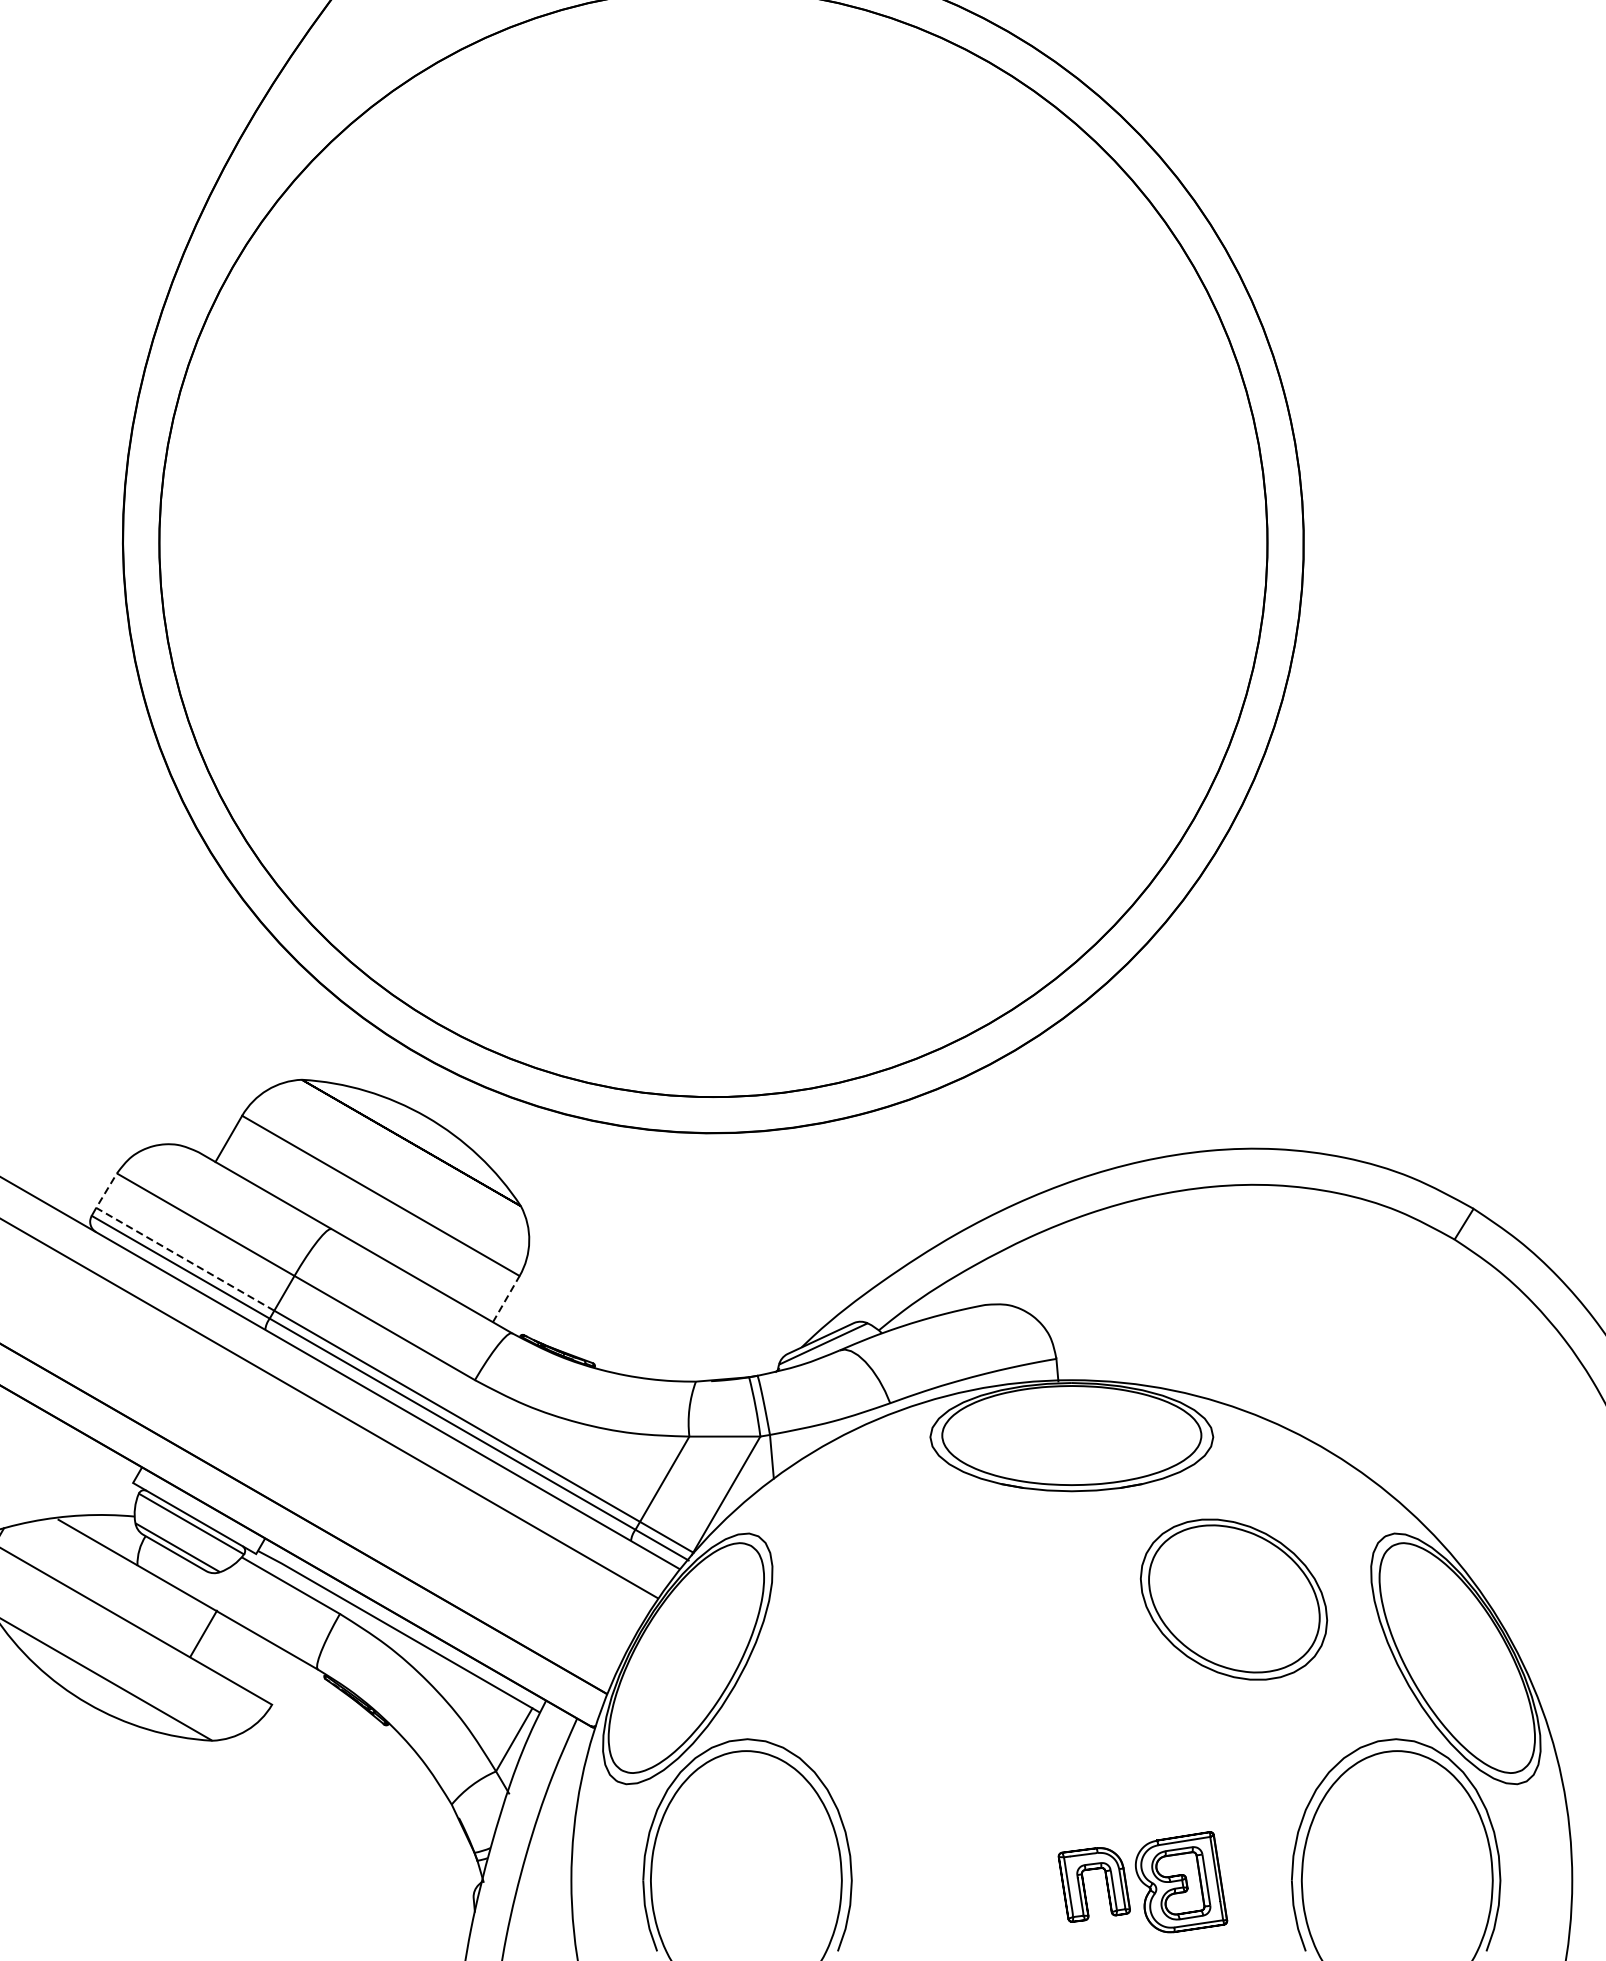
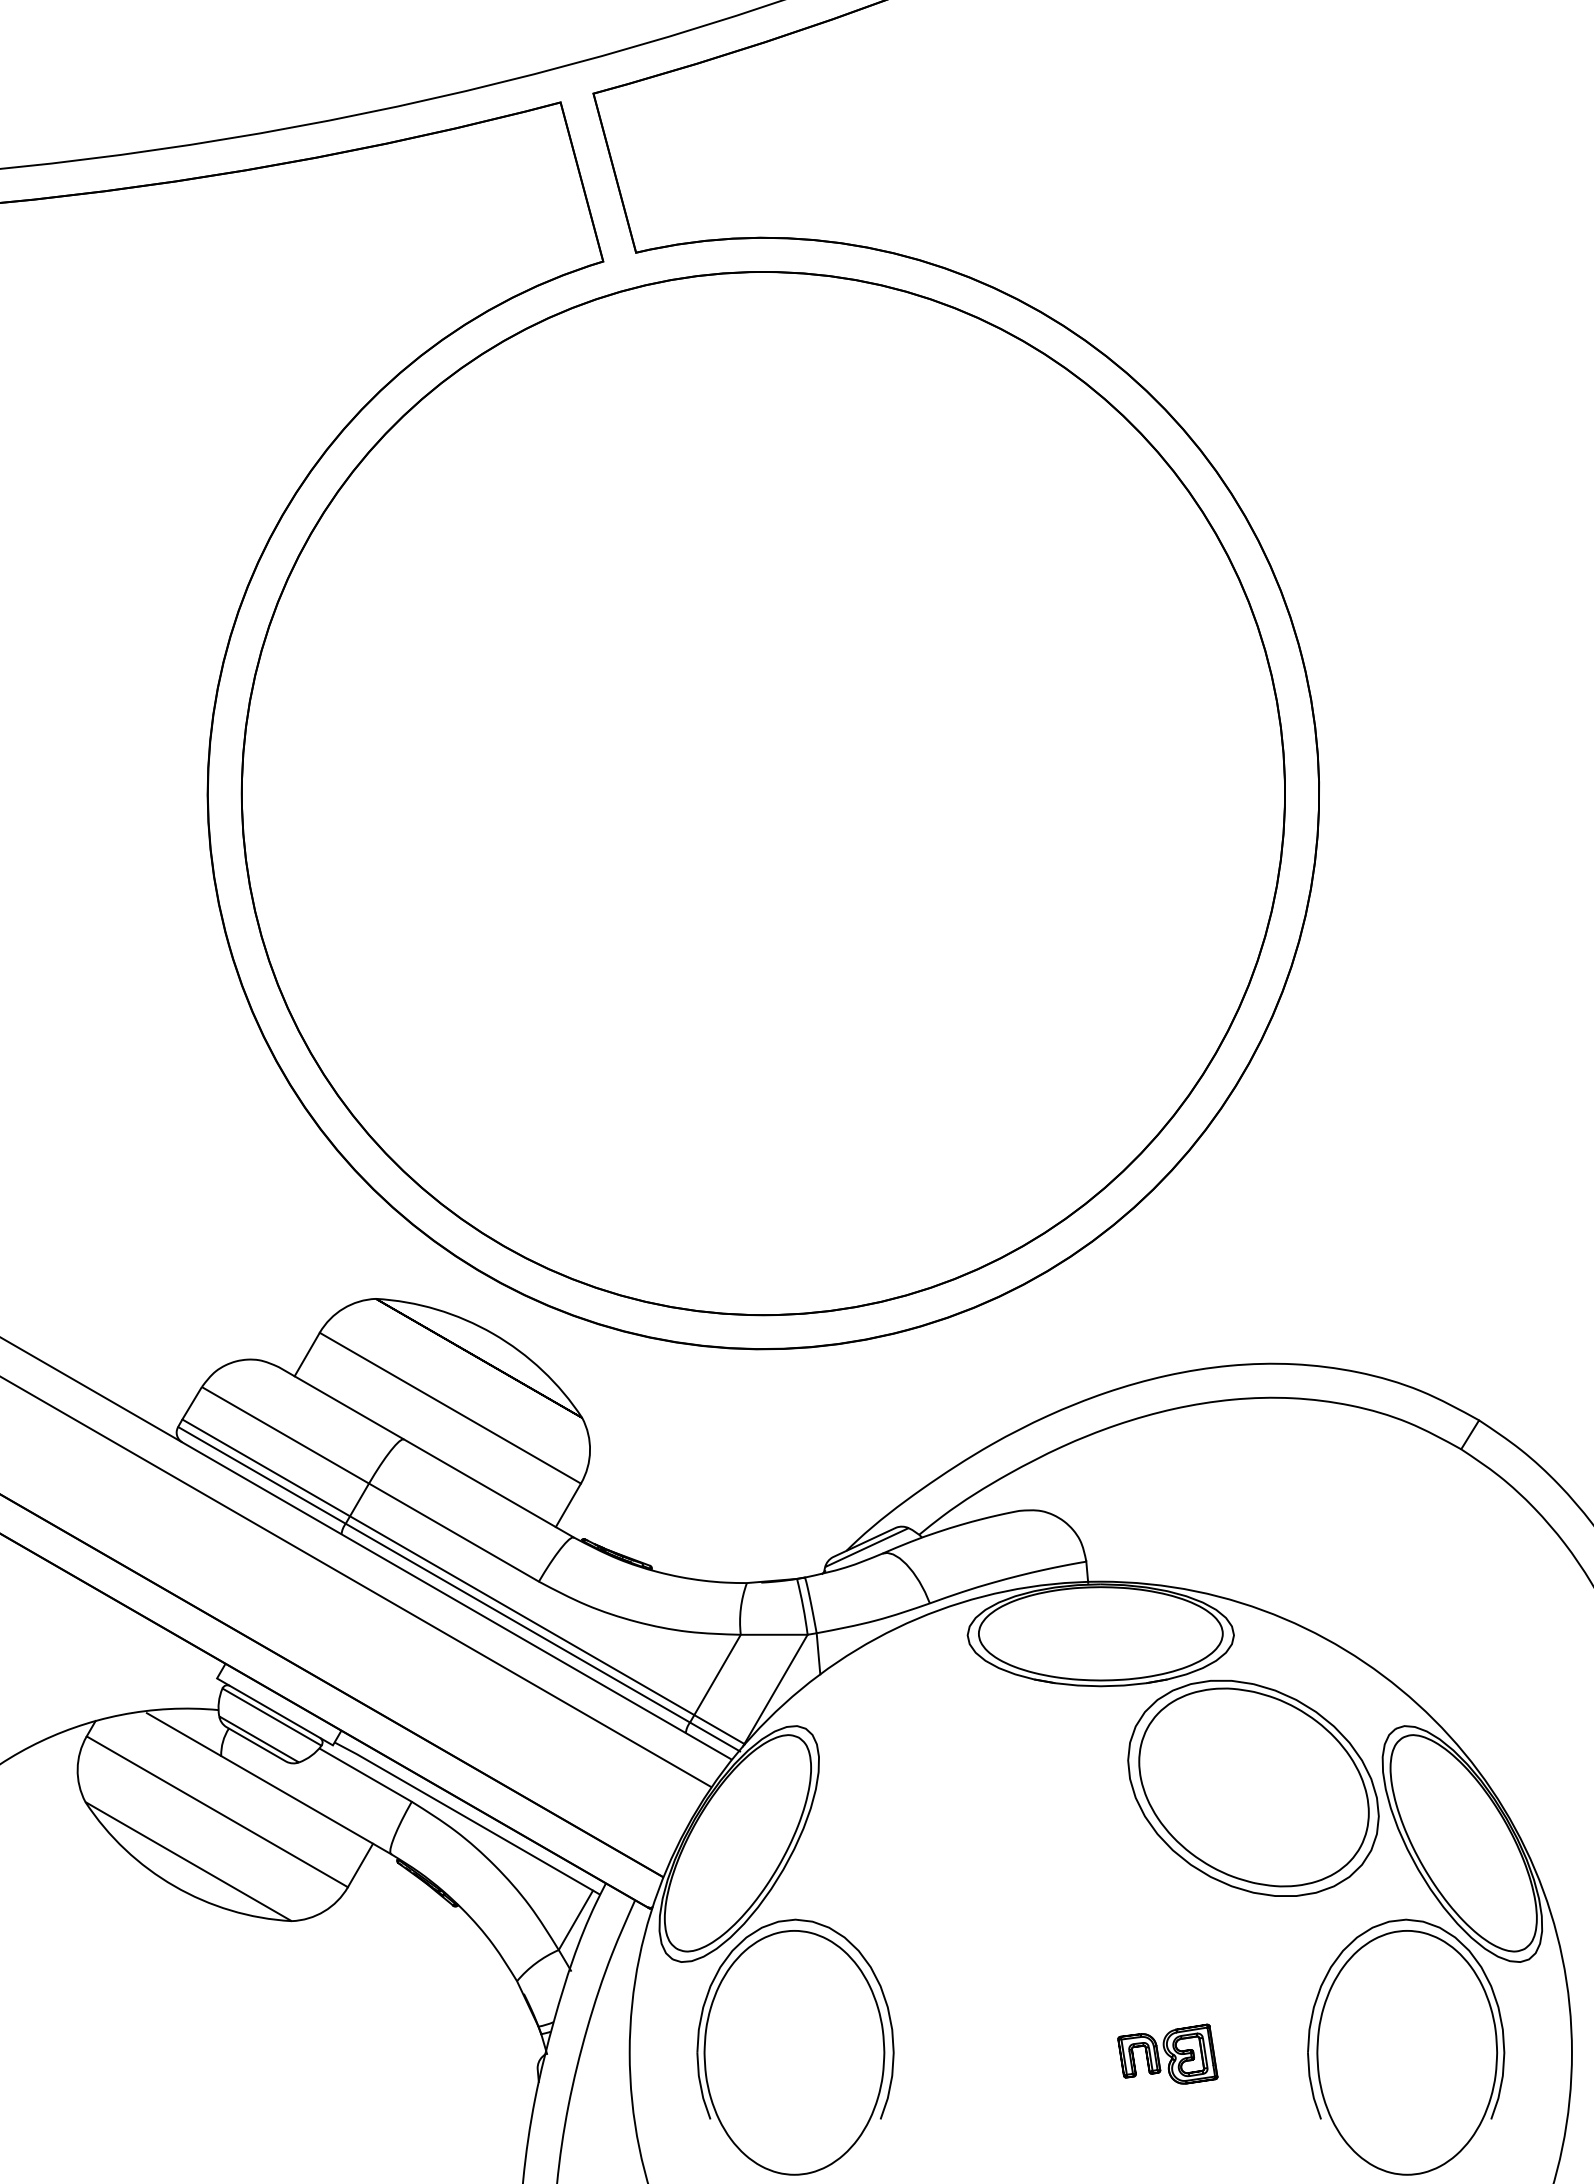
line: (166, 1248) -> (248, 1457), dashed -> solid
line: (506, 1298) -> (568, 1504), dashed -> solid
part: (1233, 1598) -> (1253, 1787), size x1.43
line: (203, 1633) -> (360, 1865), moved
part: (1142, 1881) -> (1167, 2053), size x0.62

